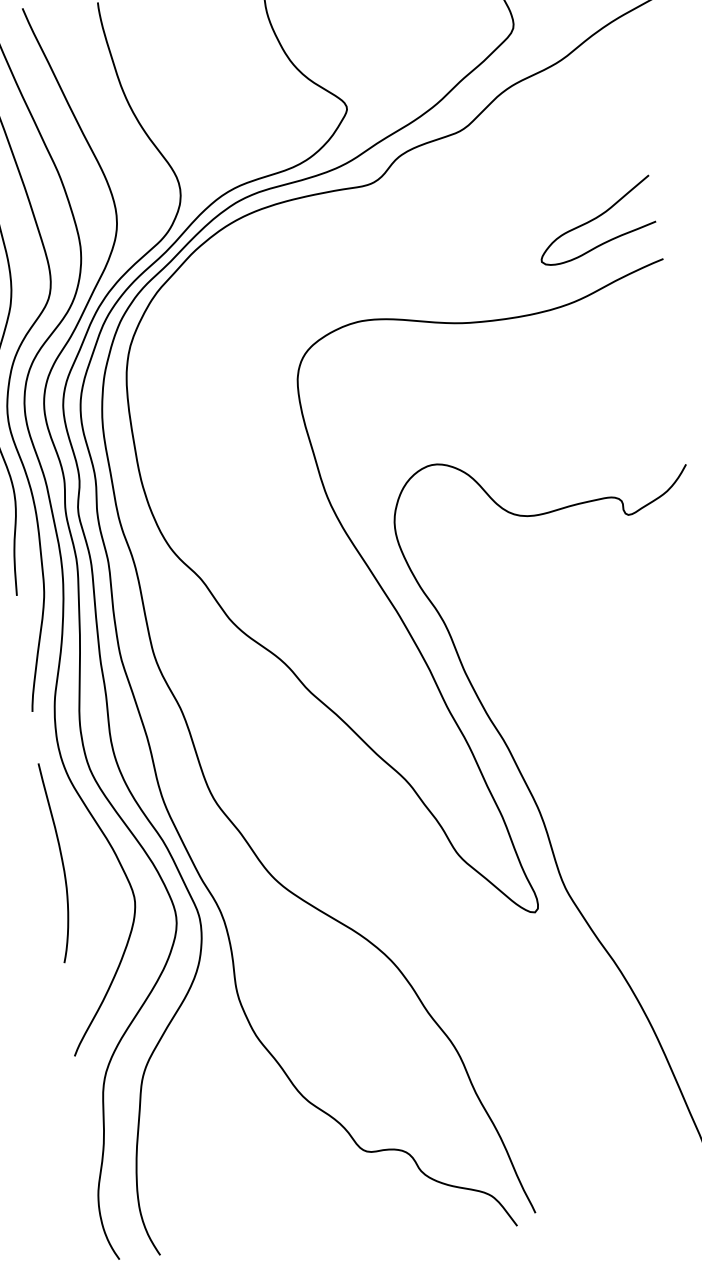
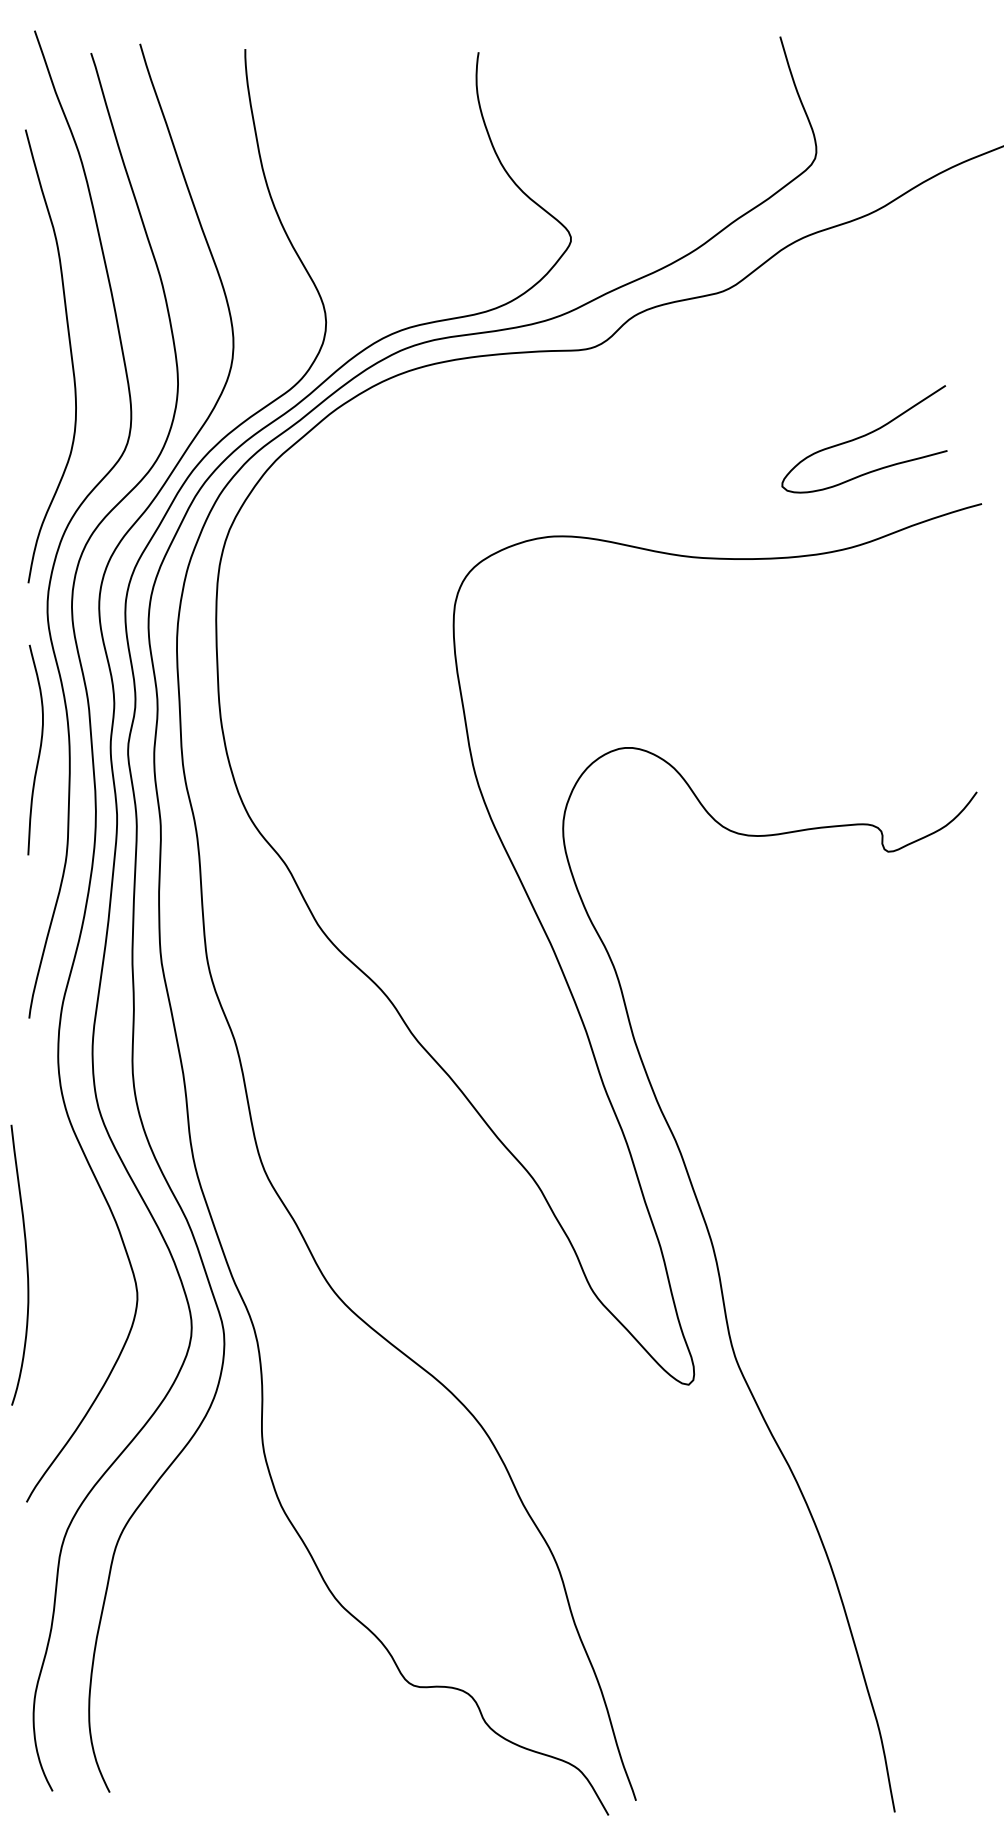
curve: (595, 219) -> (863, 437), moved
curve: (61, 861) -> (26, 1264), moved

